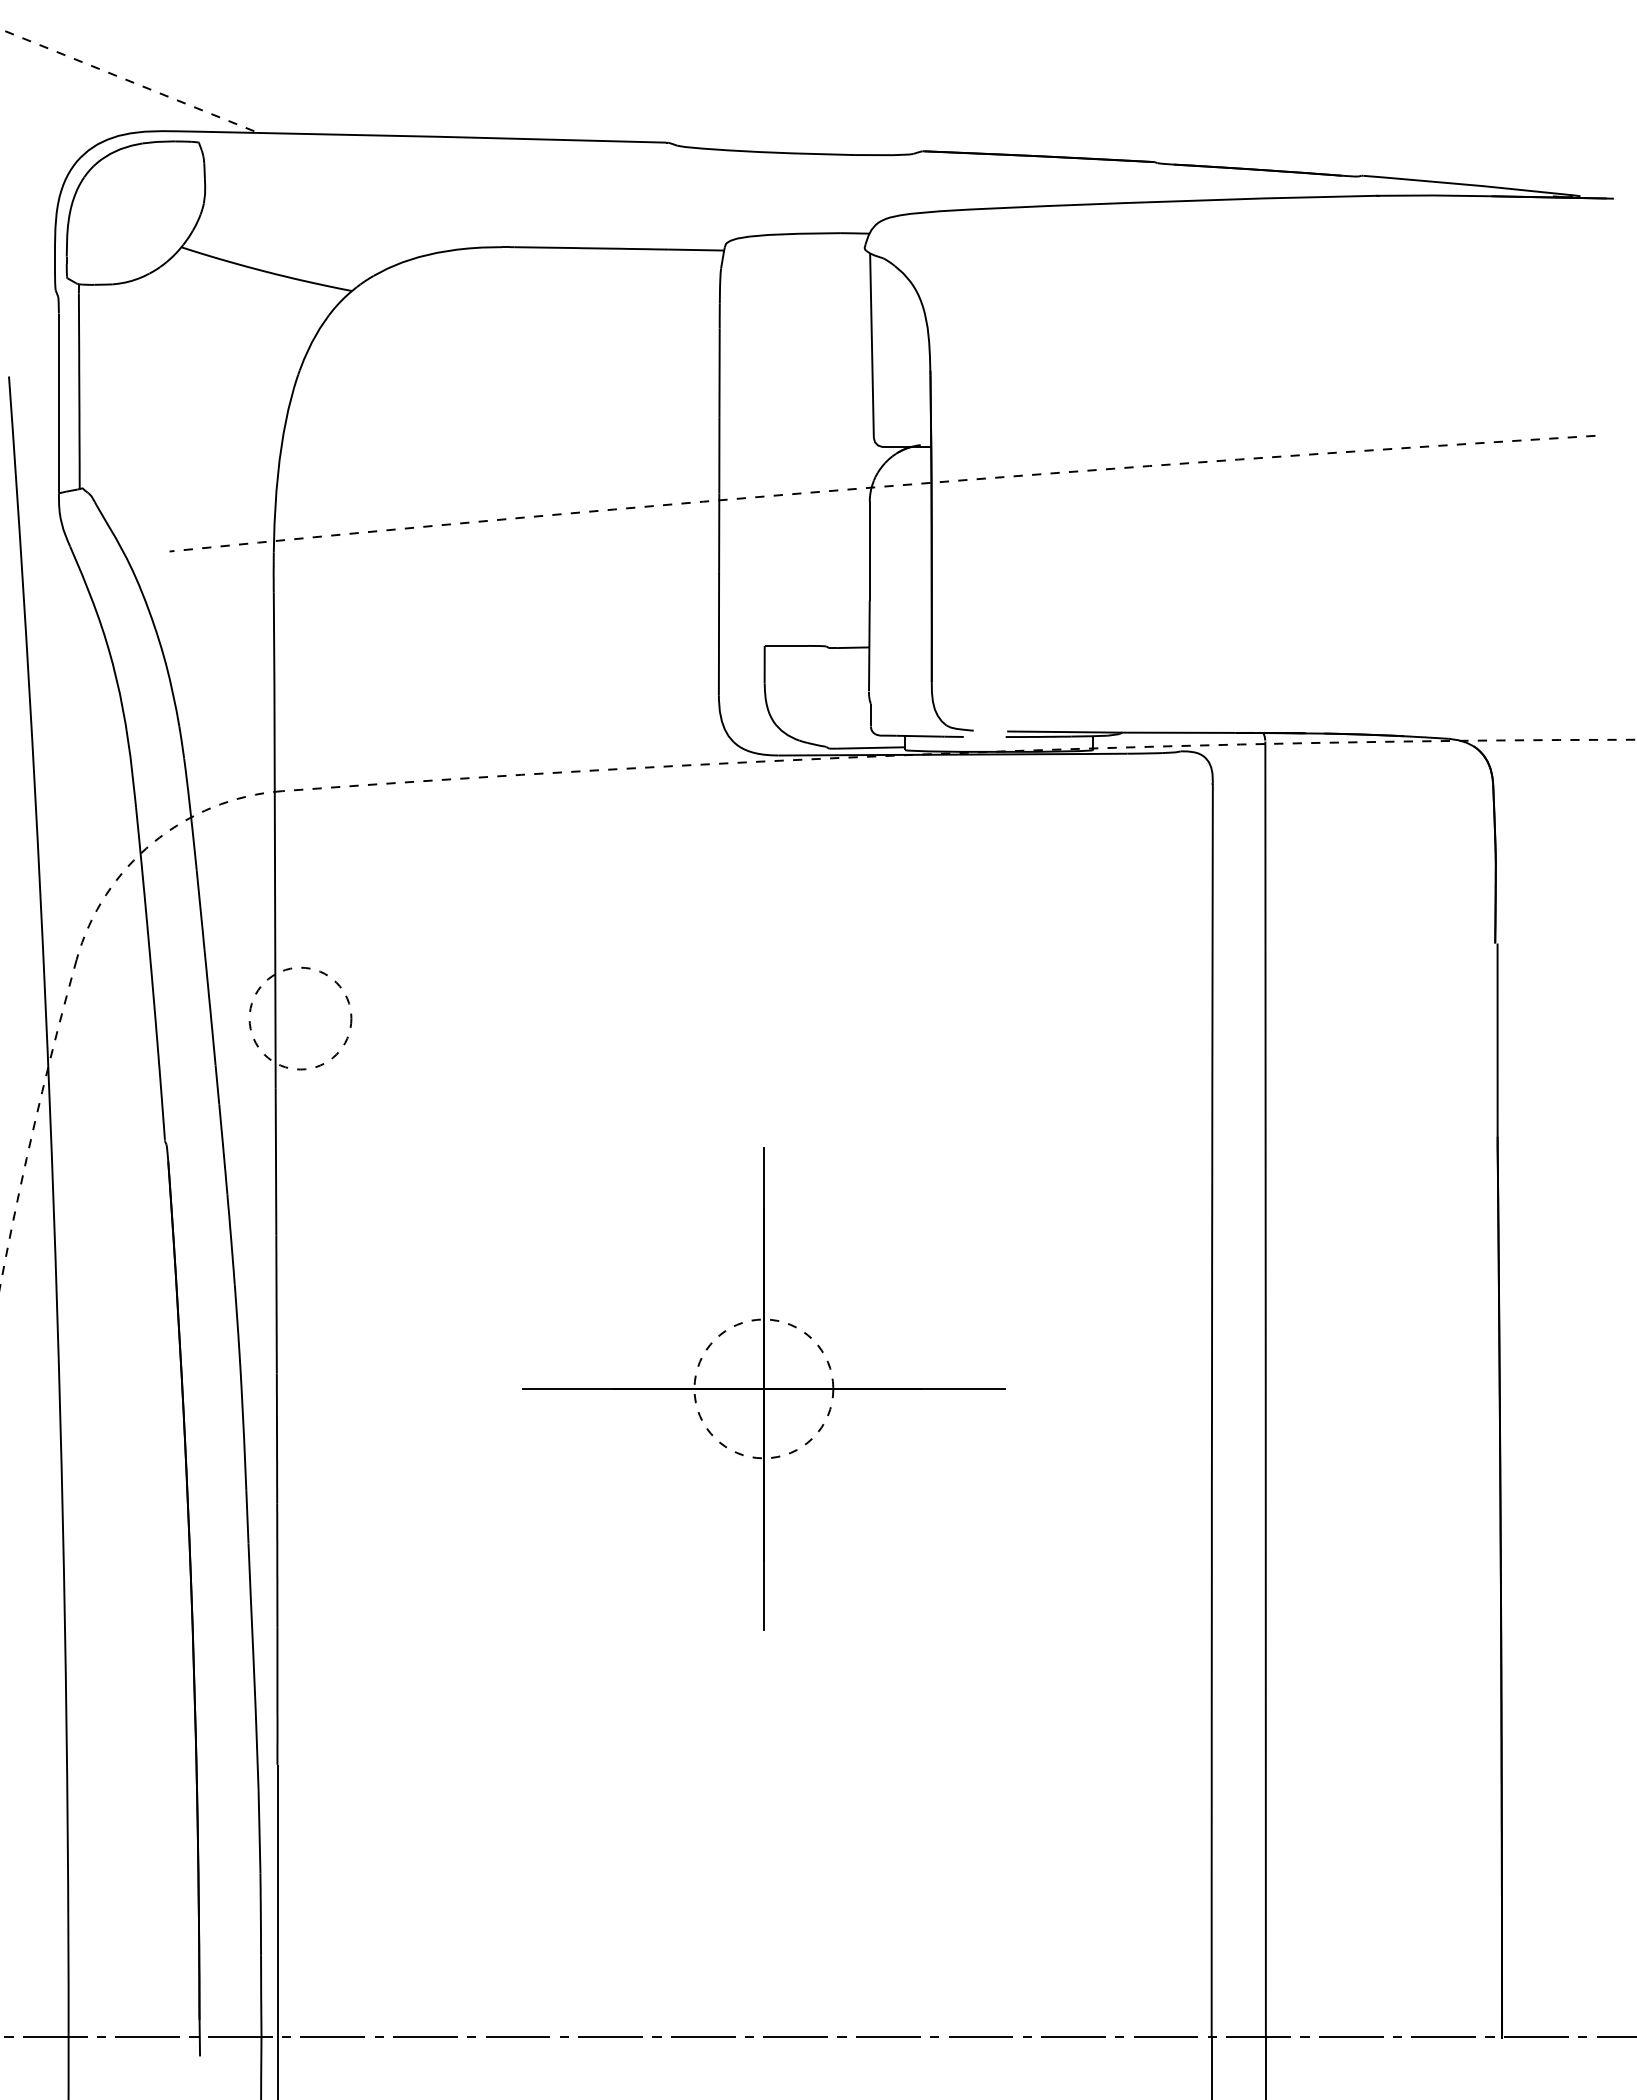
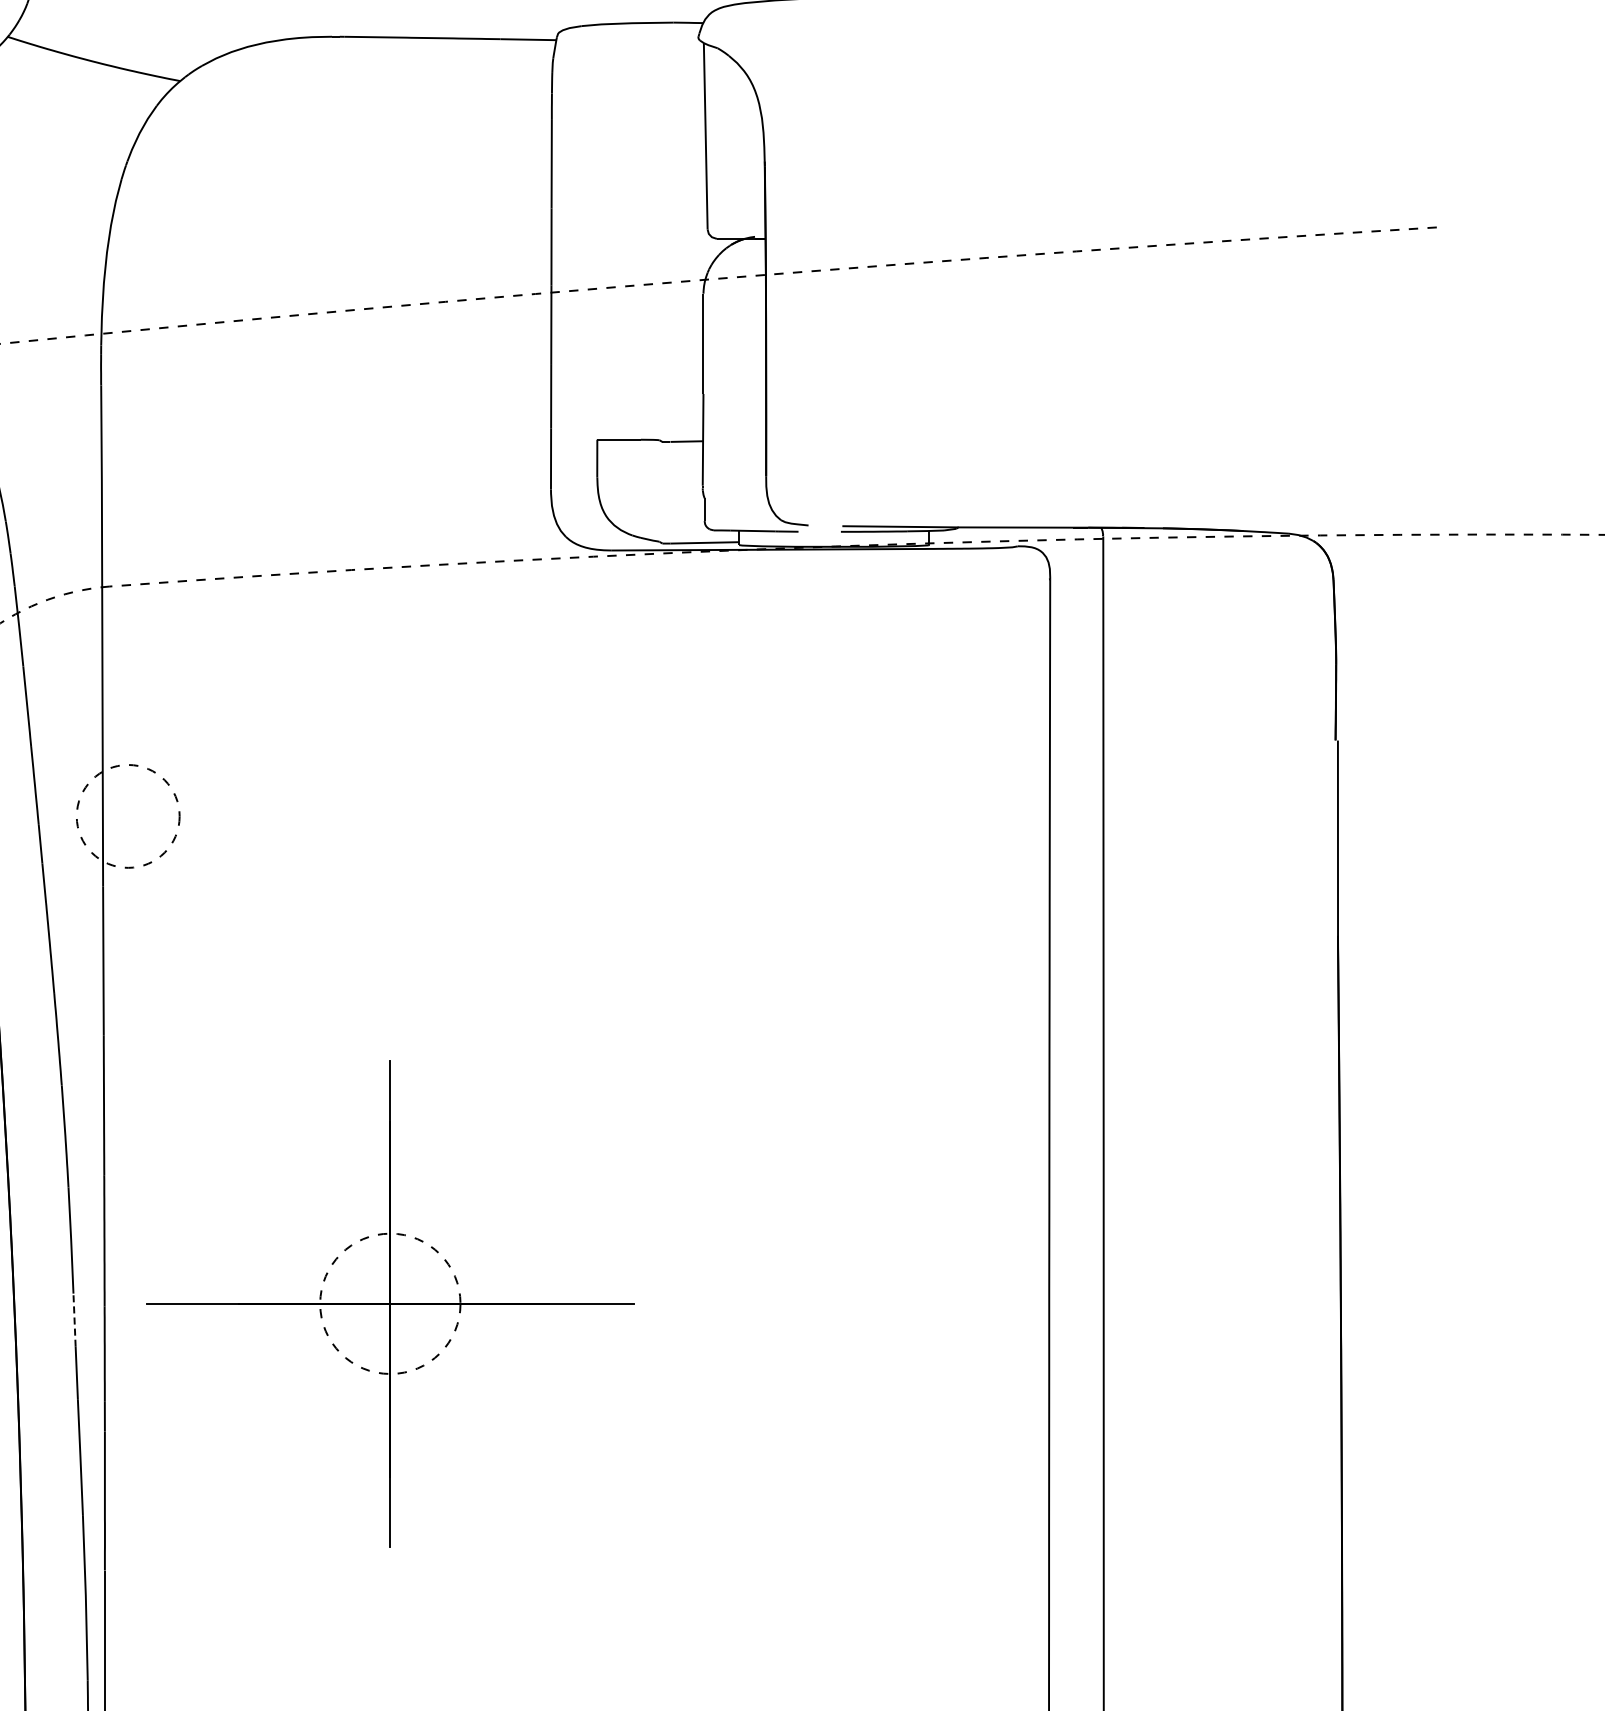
part: (763, 1388) -> (389, 1303), moved
line: (247, 1516) -> (74, 1319), solid -> dashed

